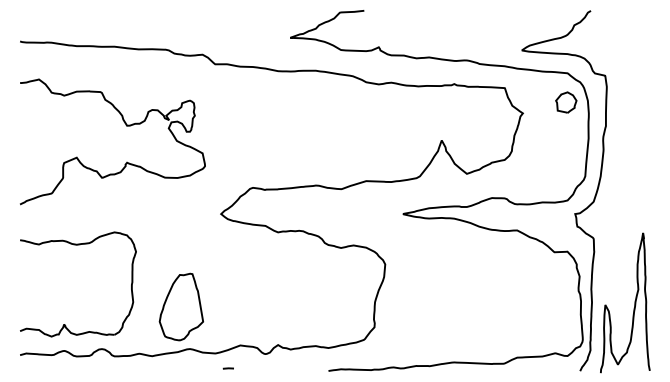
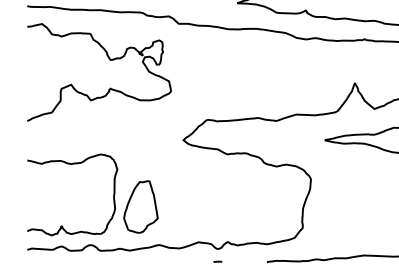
curve: (126, 126) -> (109, 60), moved
part: (180, 306) -> (140, 206), moved
line: (227, 368) -> (217, 261), moved

